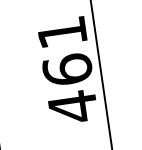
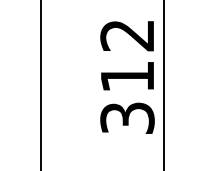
text: (67, 70) -> (127, 77), 461 -> 312

